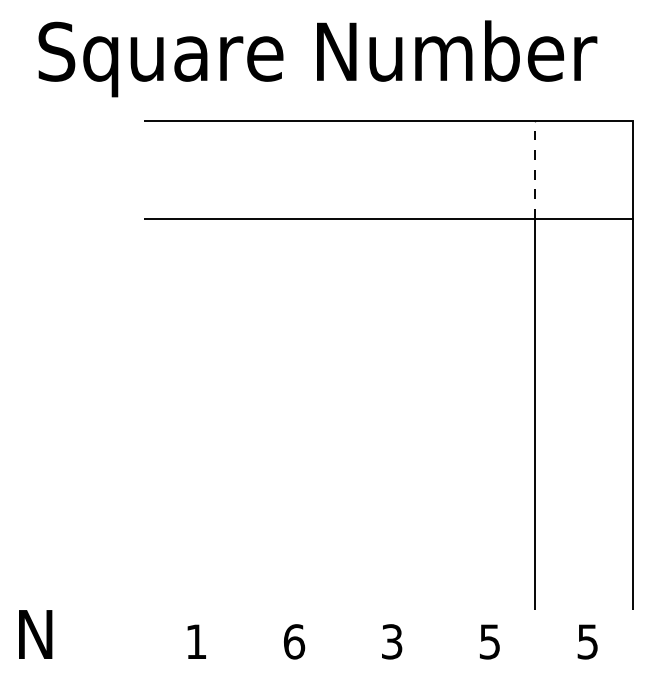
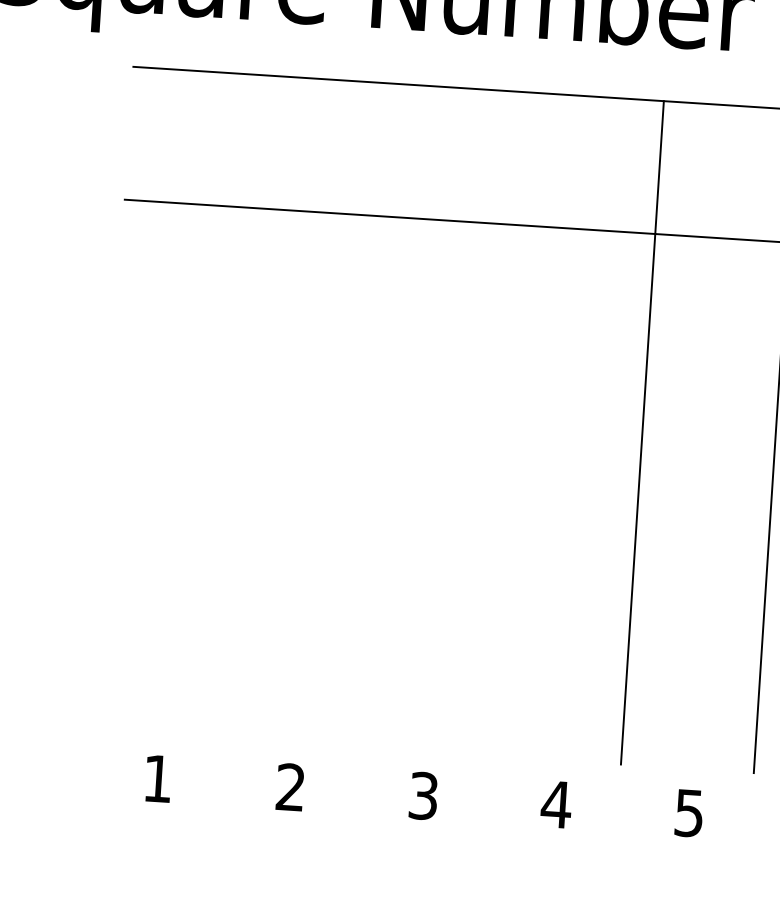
line: (535, 169) -> (659, 167), dashed -> solid
text: (294, 641) -> (291, 786), 6 -> 2
text: (489, 641) -> (555, 804), 5 -> 4

